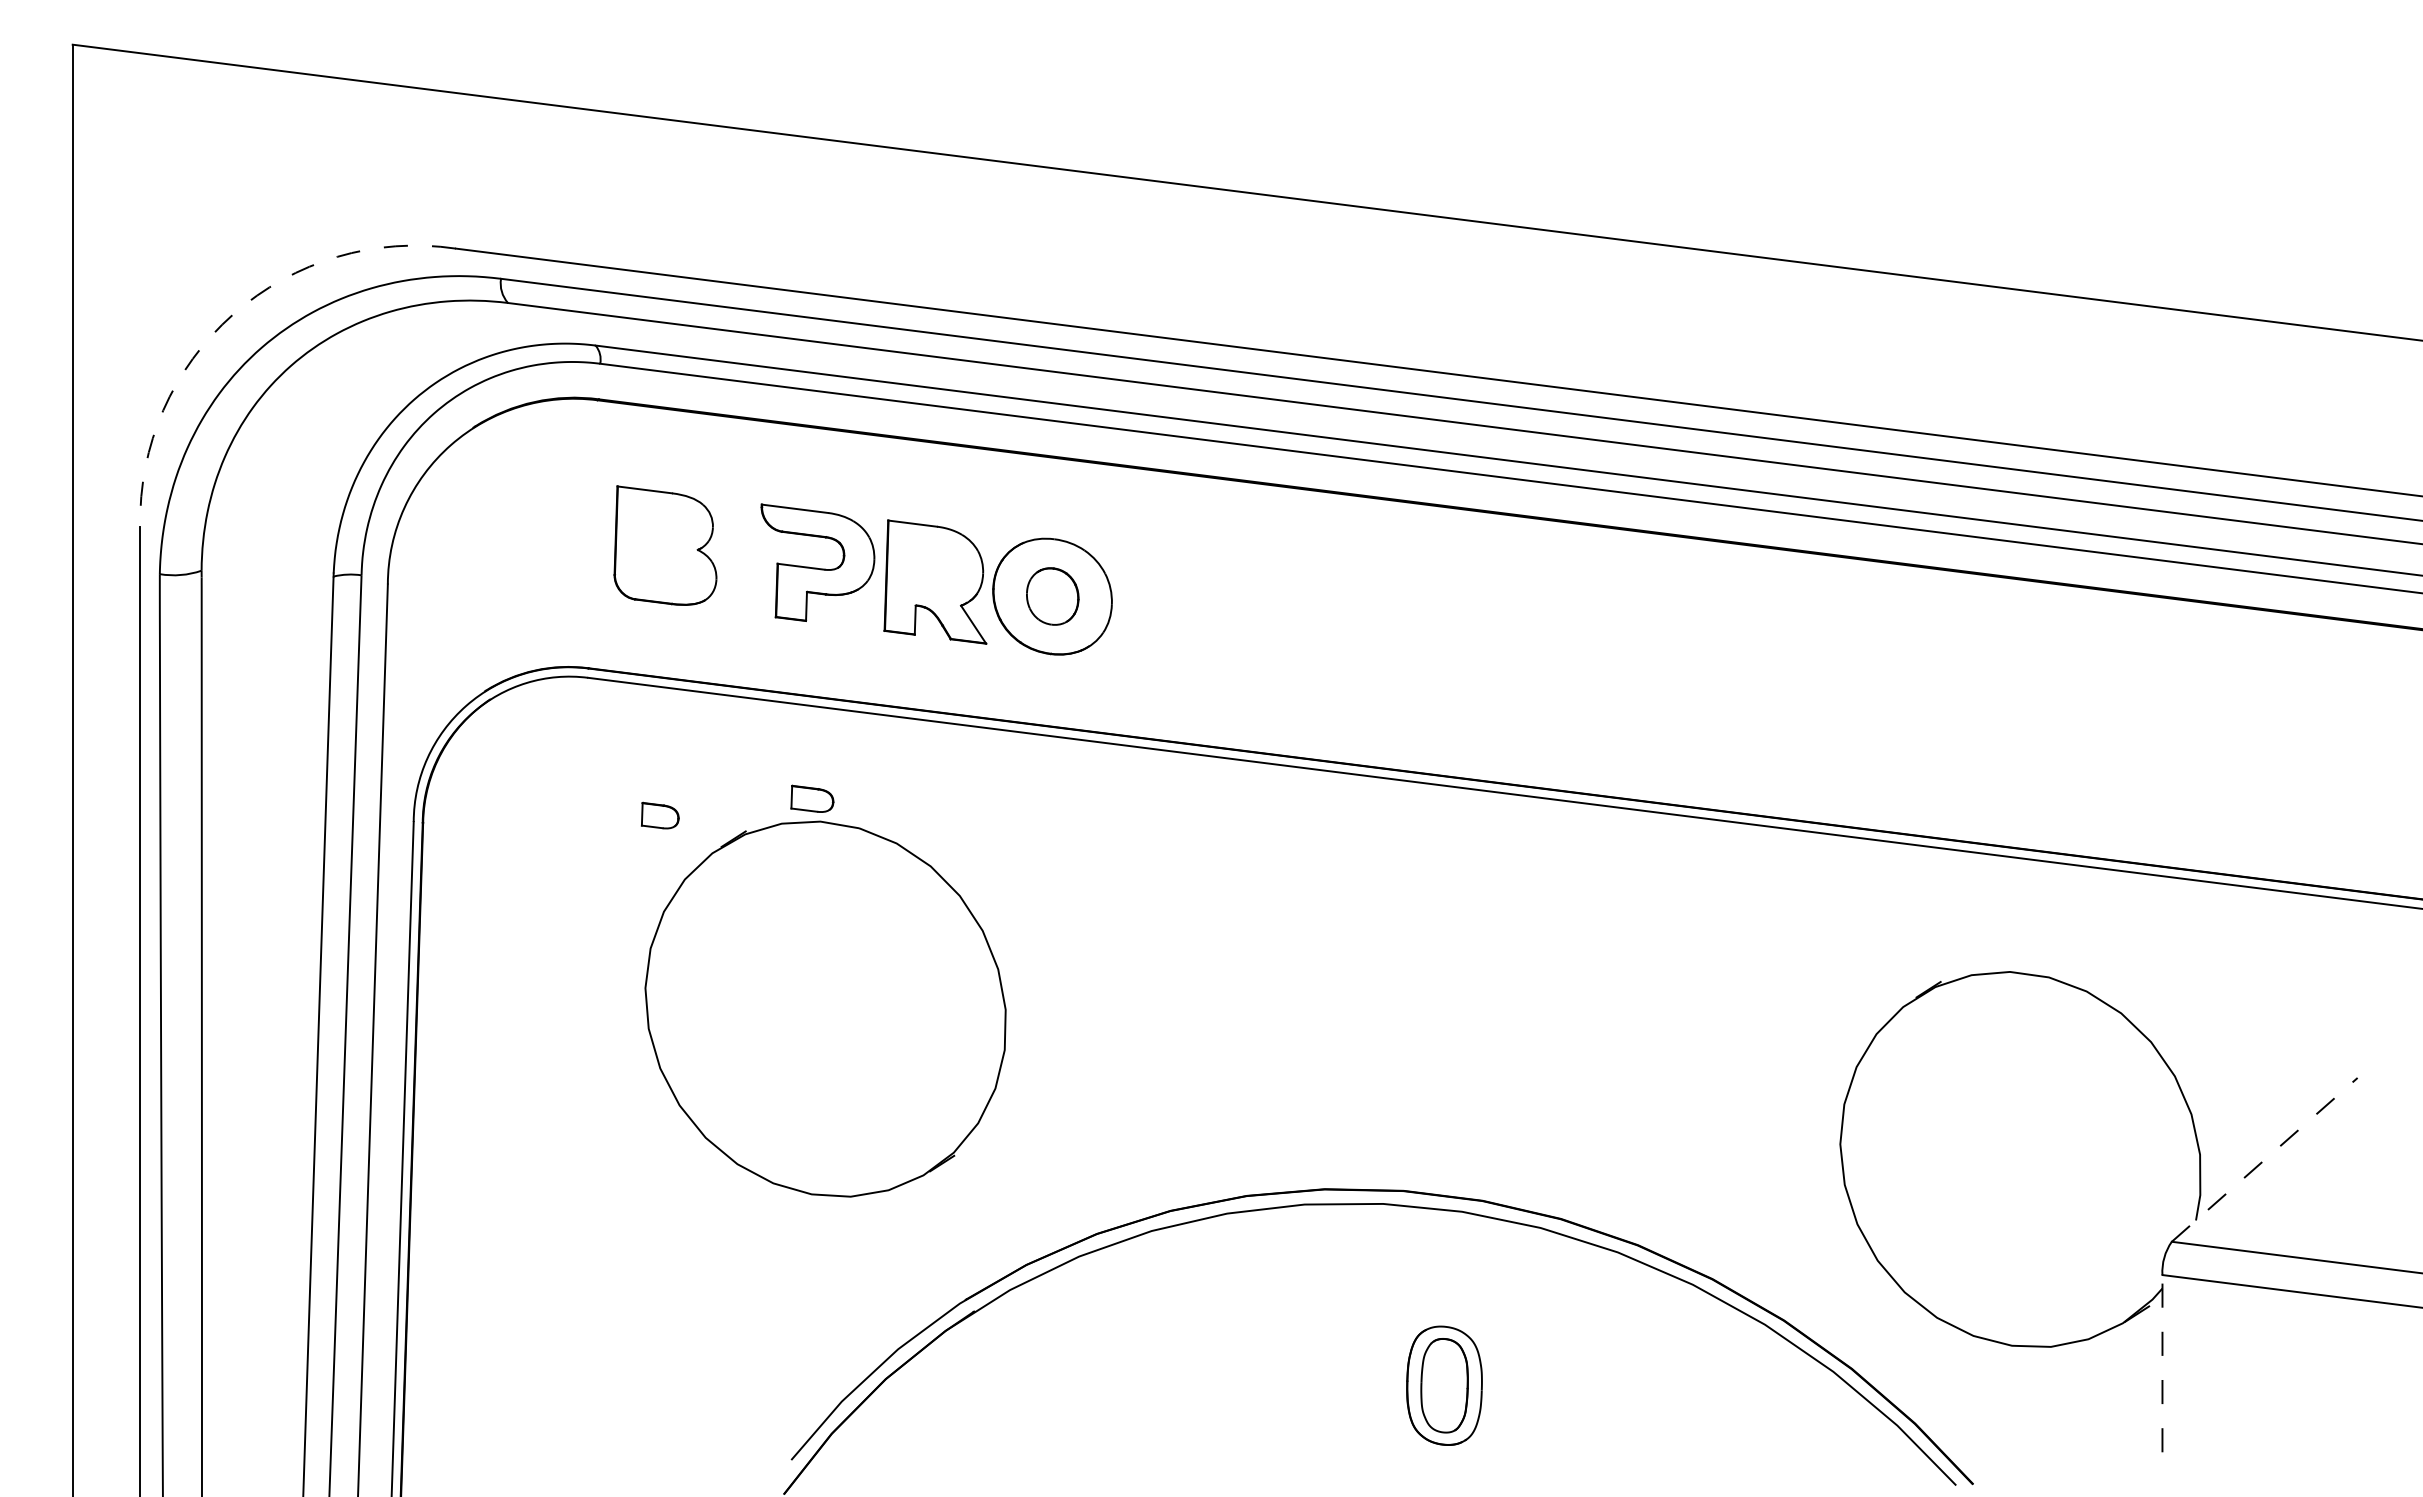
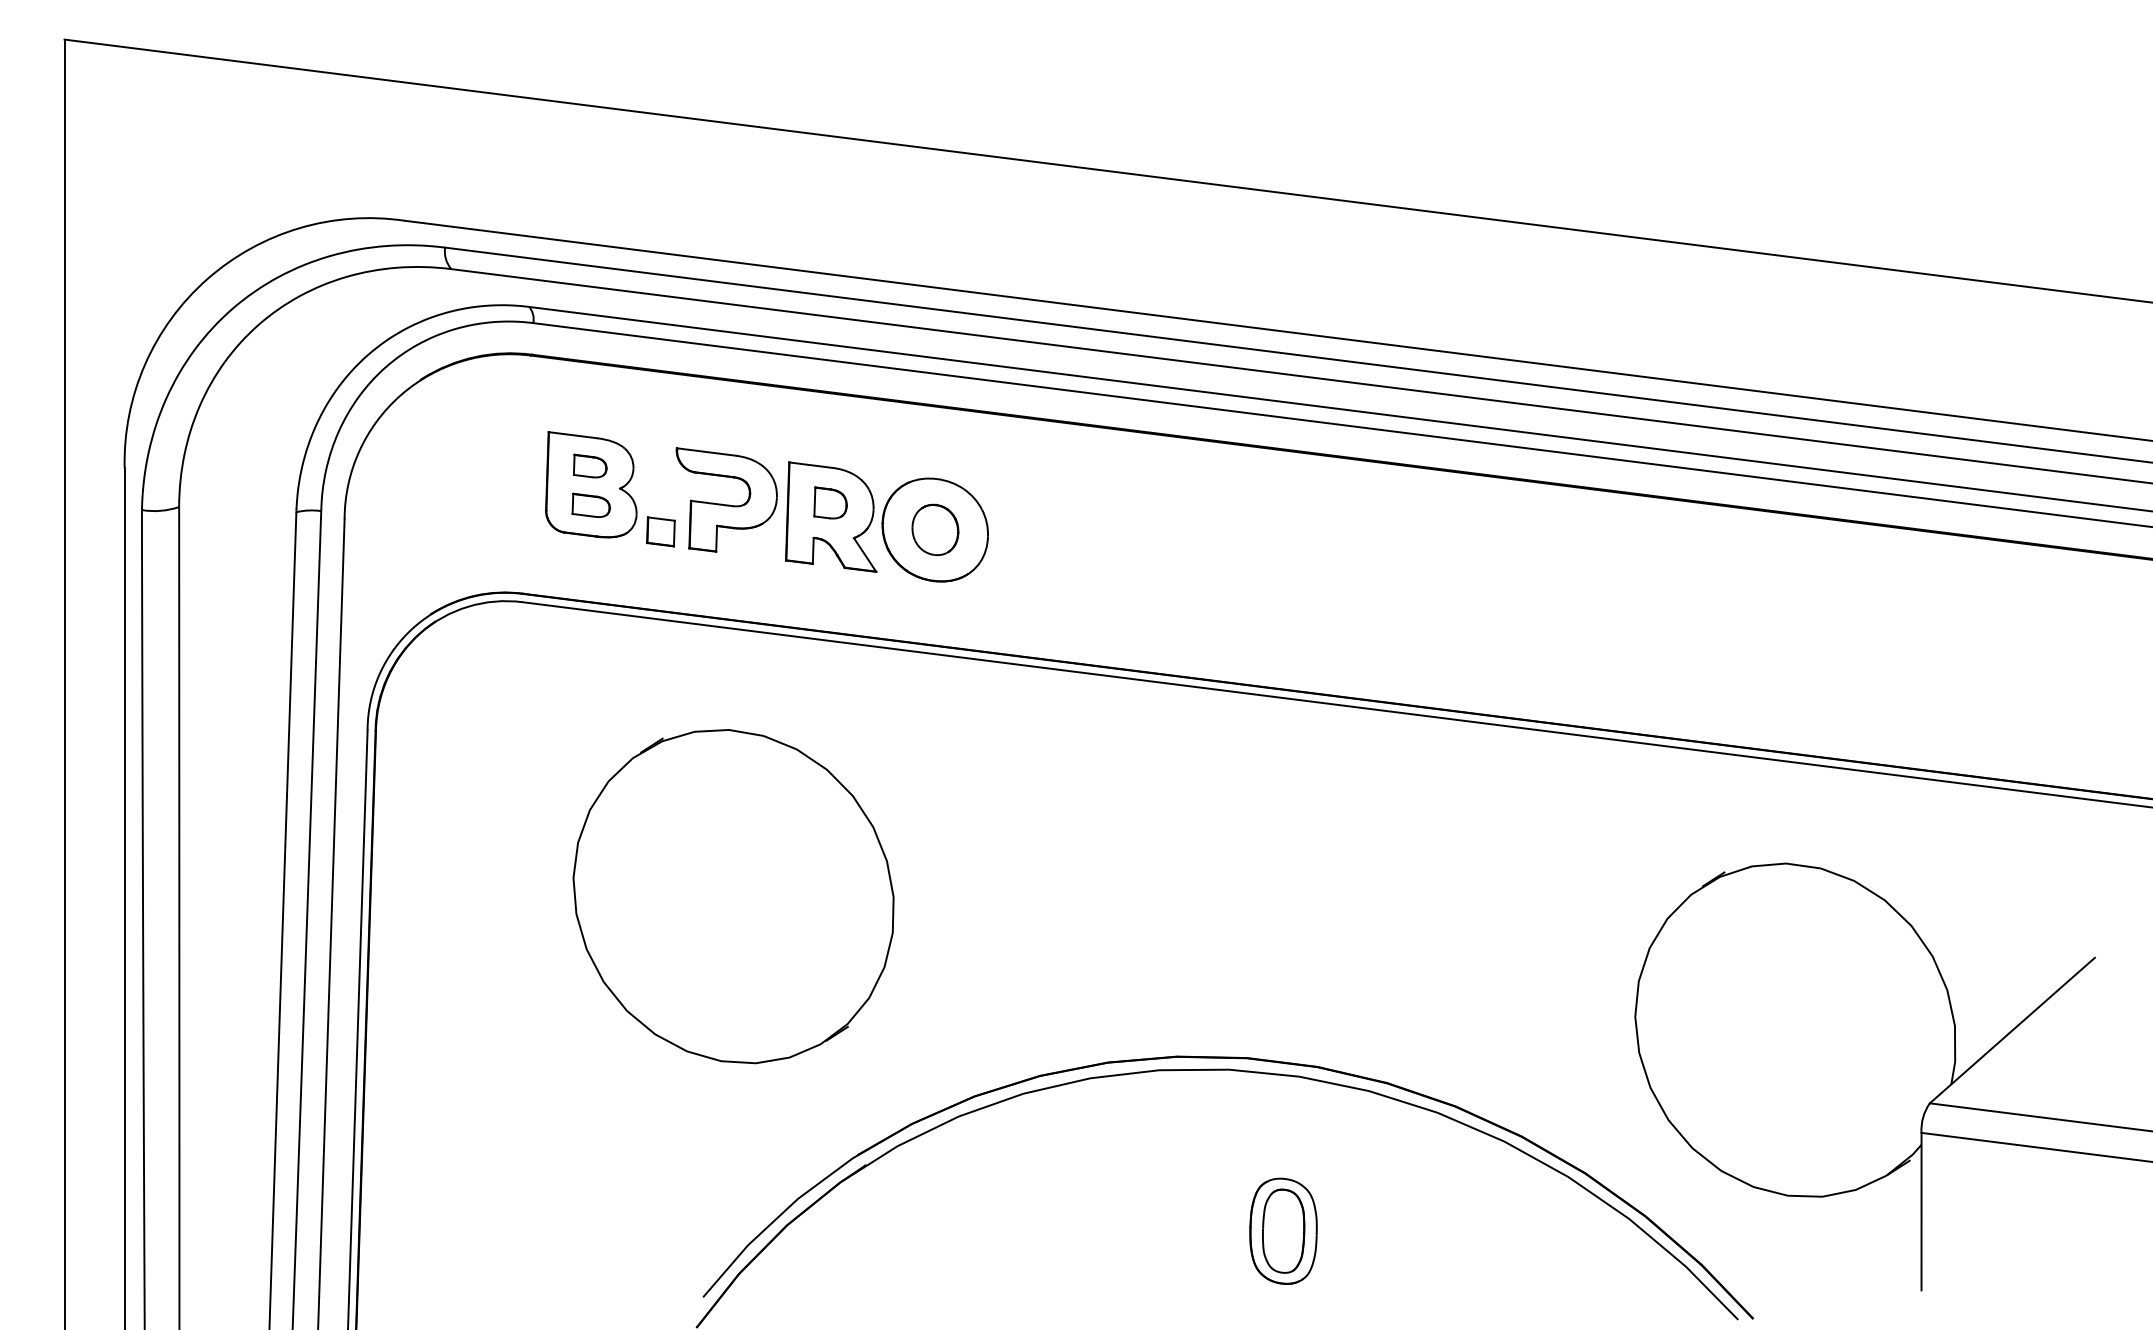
arc: (233, 314) -> (207, 279), dashed -> solid
part: (934, 565) -> (830, 502), added
part: (743, 598) -> (660, 531), added
part: (812, 798) -> (591, 505), moved
part: (660, 815) -> (590, 465), moved
line: (2264, 1159) -> (2012, 1030), dashed -> solid
line: (2162, 1363) -> (1921, 1211), dashed -> solid

